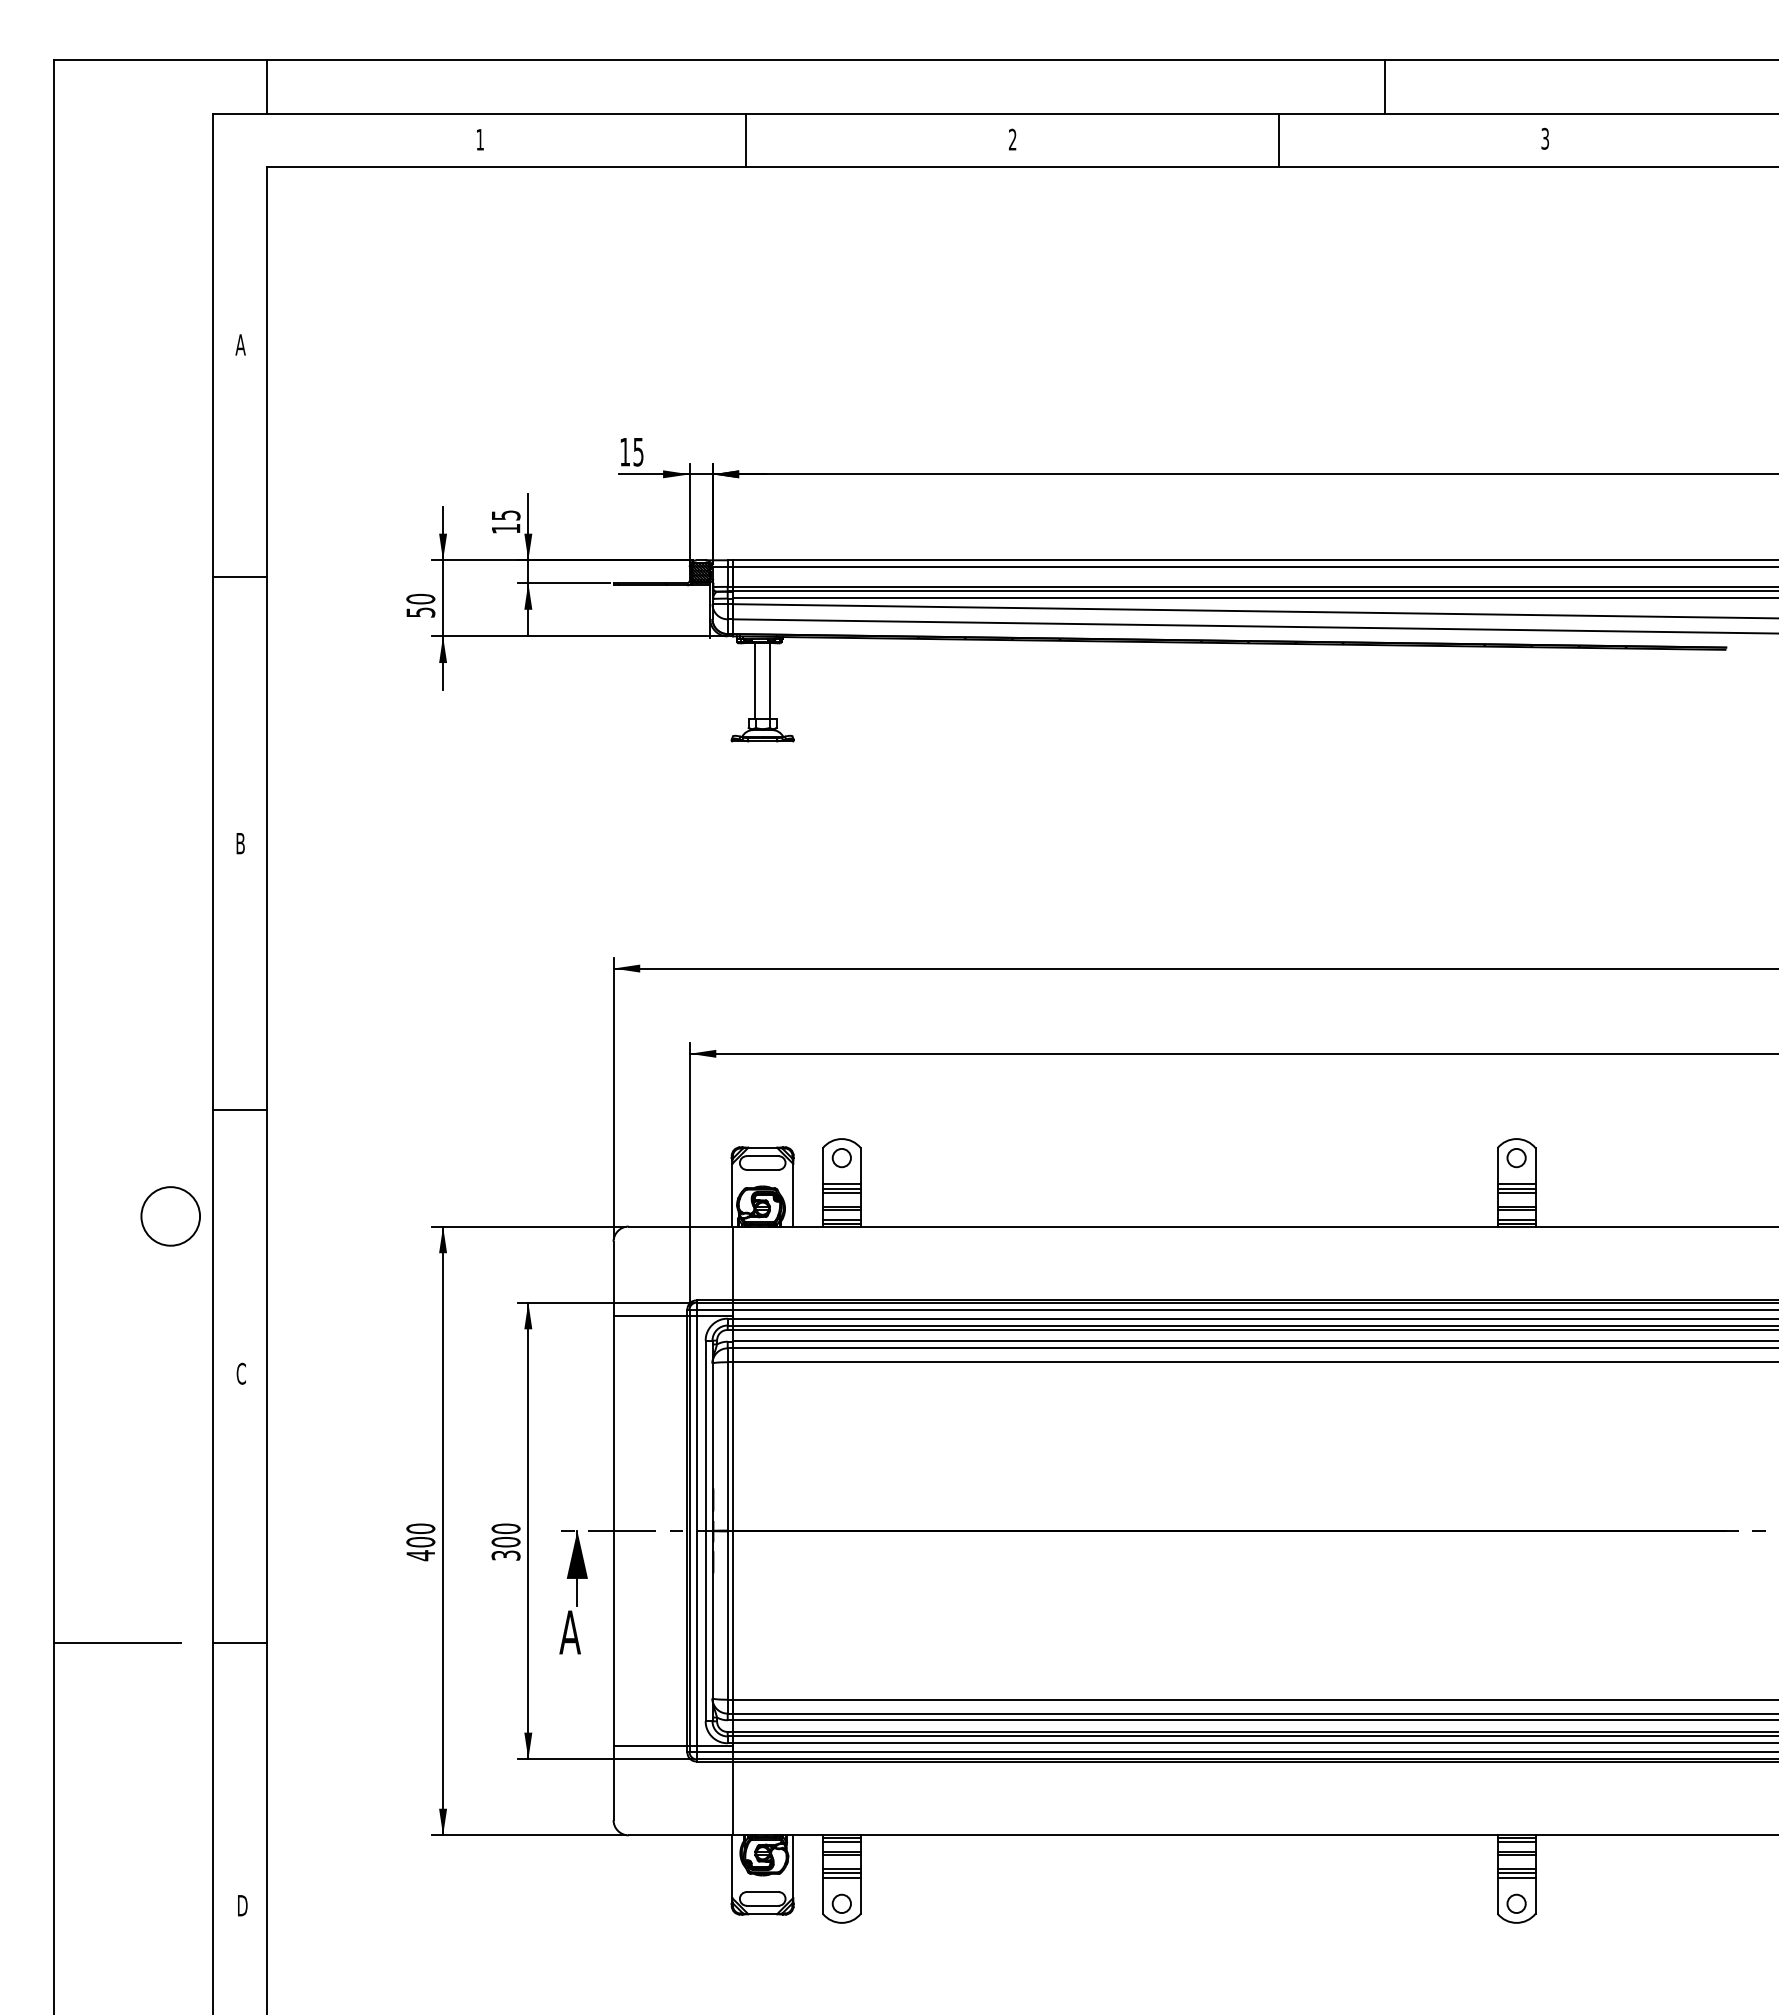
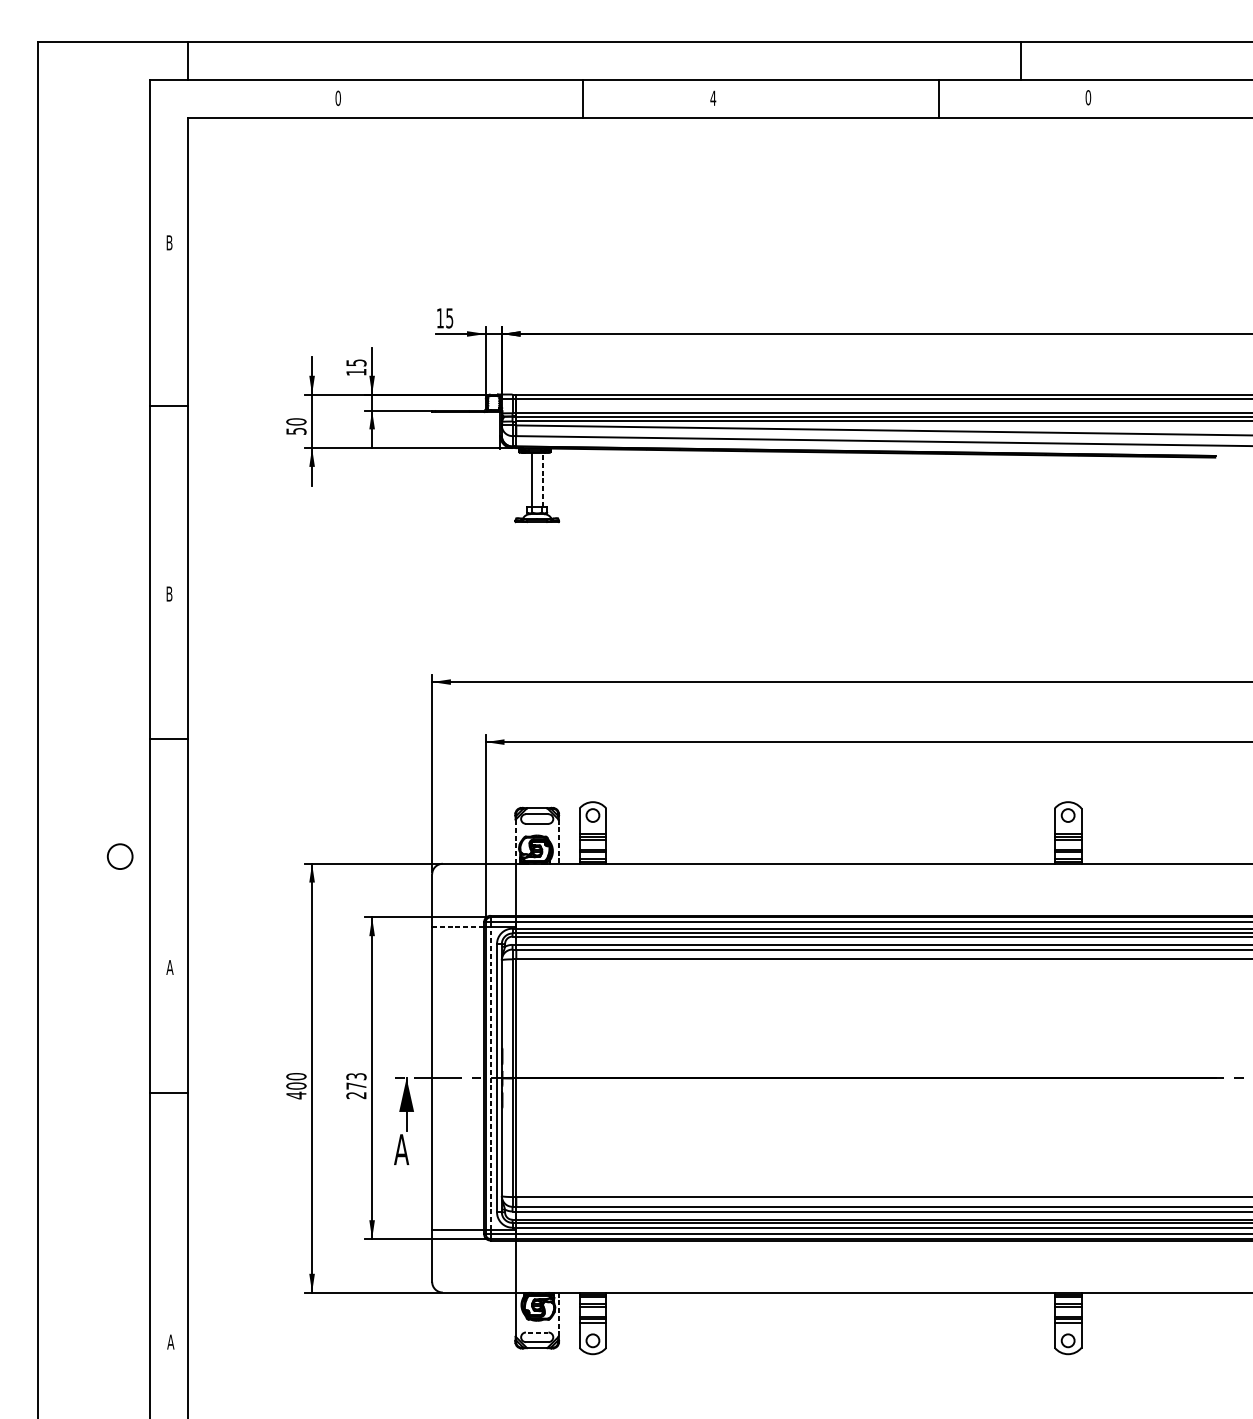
line: (1385, 86) -> (1021, 60), moved
text: (1545, 138) -> (1088, 97), 3 -> 0
text: (480, 139) -> (338, 98), 1 -> 0
line: (746, 139) -> (583, 98), moved
text: (1012, 139) -> (713, 98), 2 -> 4
line: (1278, 139) -> (939, 98), moved
text: (240, 344) -> (169, 242), A -> B
hatch: (700, 572) -> (493, 403), removed
line: (770, 680) -> (542, 479), solid -> dashed
line: (239, 1109) -> (168, 738), moved
line: (732, 1194) -> (515, 841), solid -> dashed
line: (793, 1195) -> (558, 841), solid -> dashed
circle: (170, 1216) -> (120, 856), size x0.6
line: (650, 1315) -> (458, 926), solid -> dashed
text: (241, 1373) -> (170, 967), C -> A
line: (696, 1530) -> (490, 1077), solid -> dashed
text: (505, 1541) -> (356, 1085), 300 -> 273
line: (117, 1642) -> (82, 1156), removed
line: (239, 1642) -> (168, 1093), moved
line: (793, 1867) -> (558, 1315), solid -> dashed
line: (762, 1892) -> (537, 1332), solid -> dashed
text: (242, 1905) -> (170, 1341), D -> A

